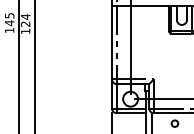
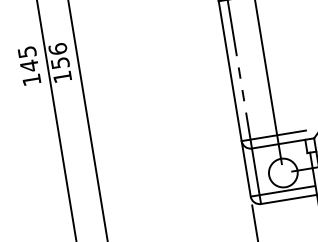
text: (25, 19) -> (58, 54), 124 -> 156

